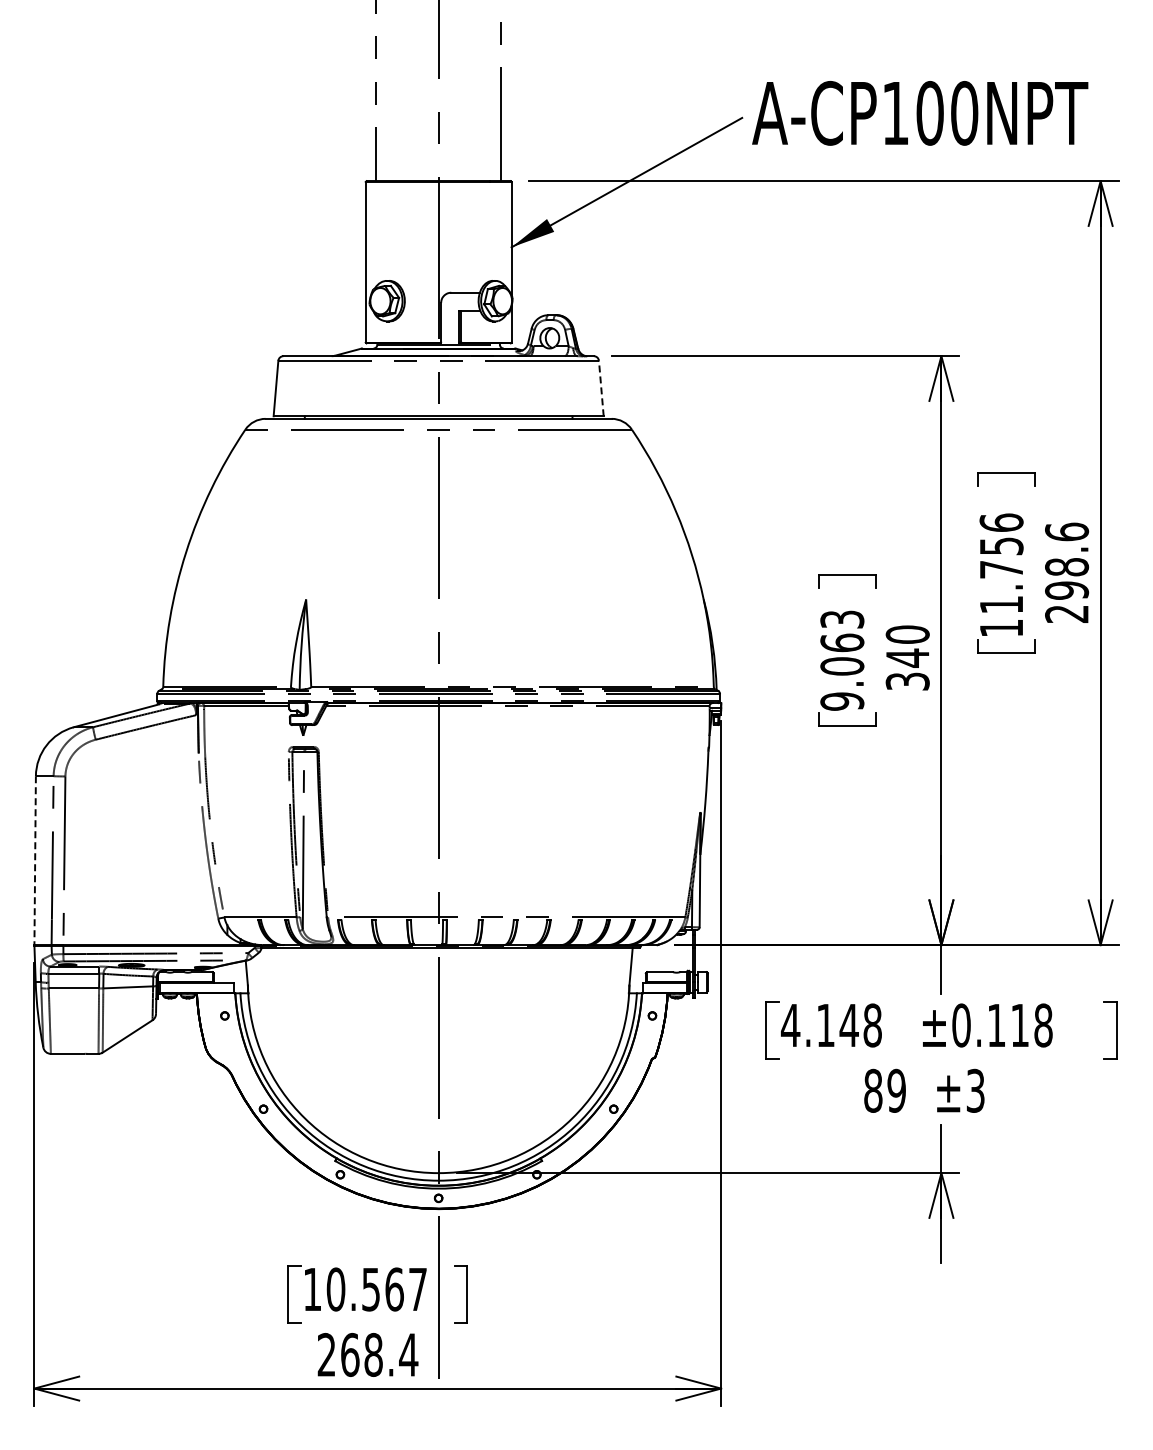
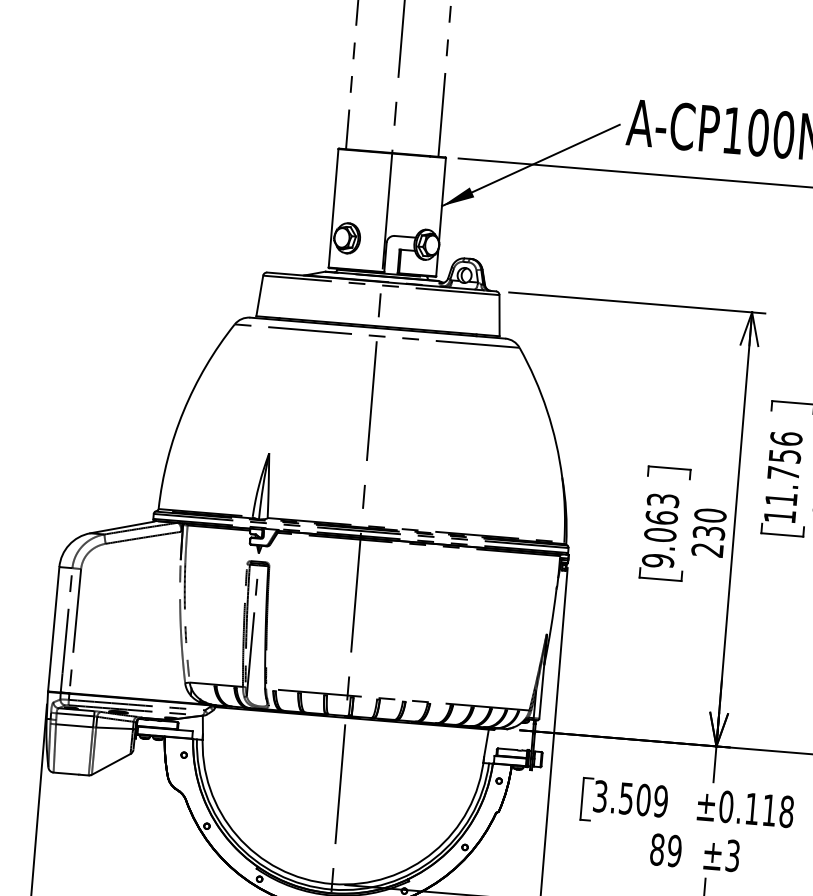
line: (601, 388) -> (499, 315), dashed -> solid
text: (907, 669) -> (708, 541), 340 -> 230
line: (35, 861) -> (53, 629), dashed -> solid
text: (830, 1025) -> (629, 798), 4.148 -> 3.509

